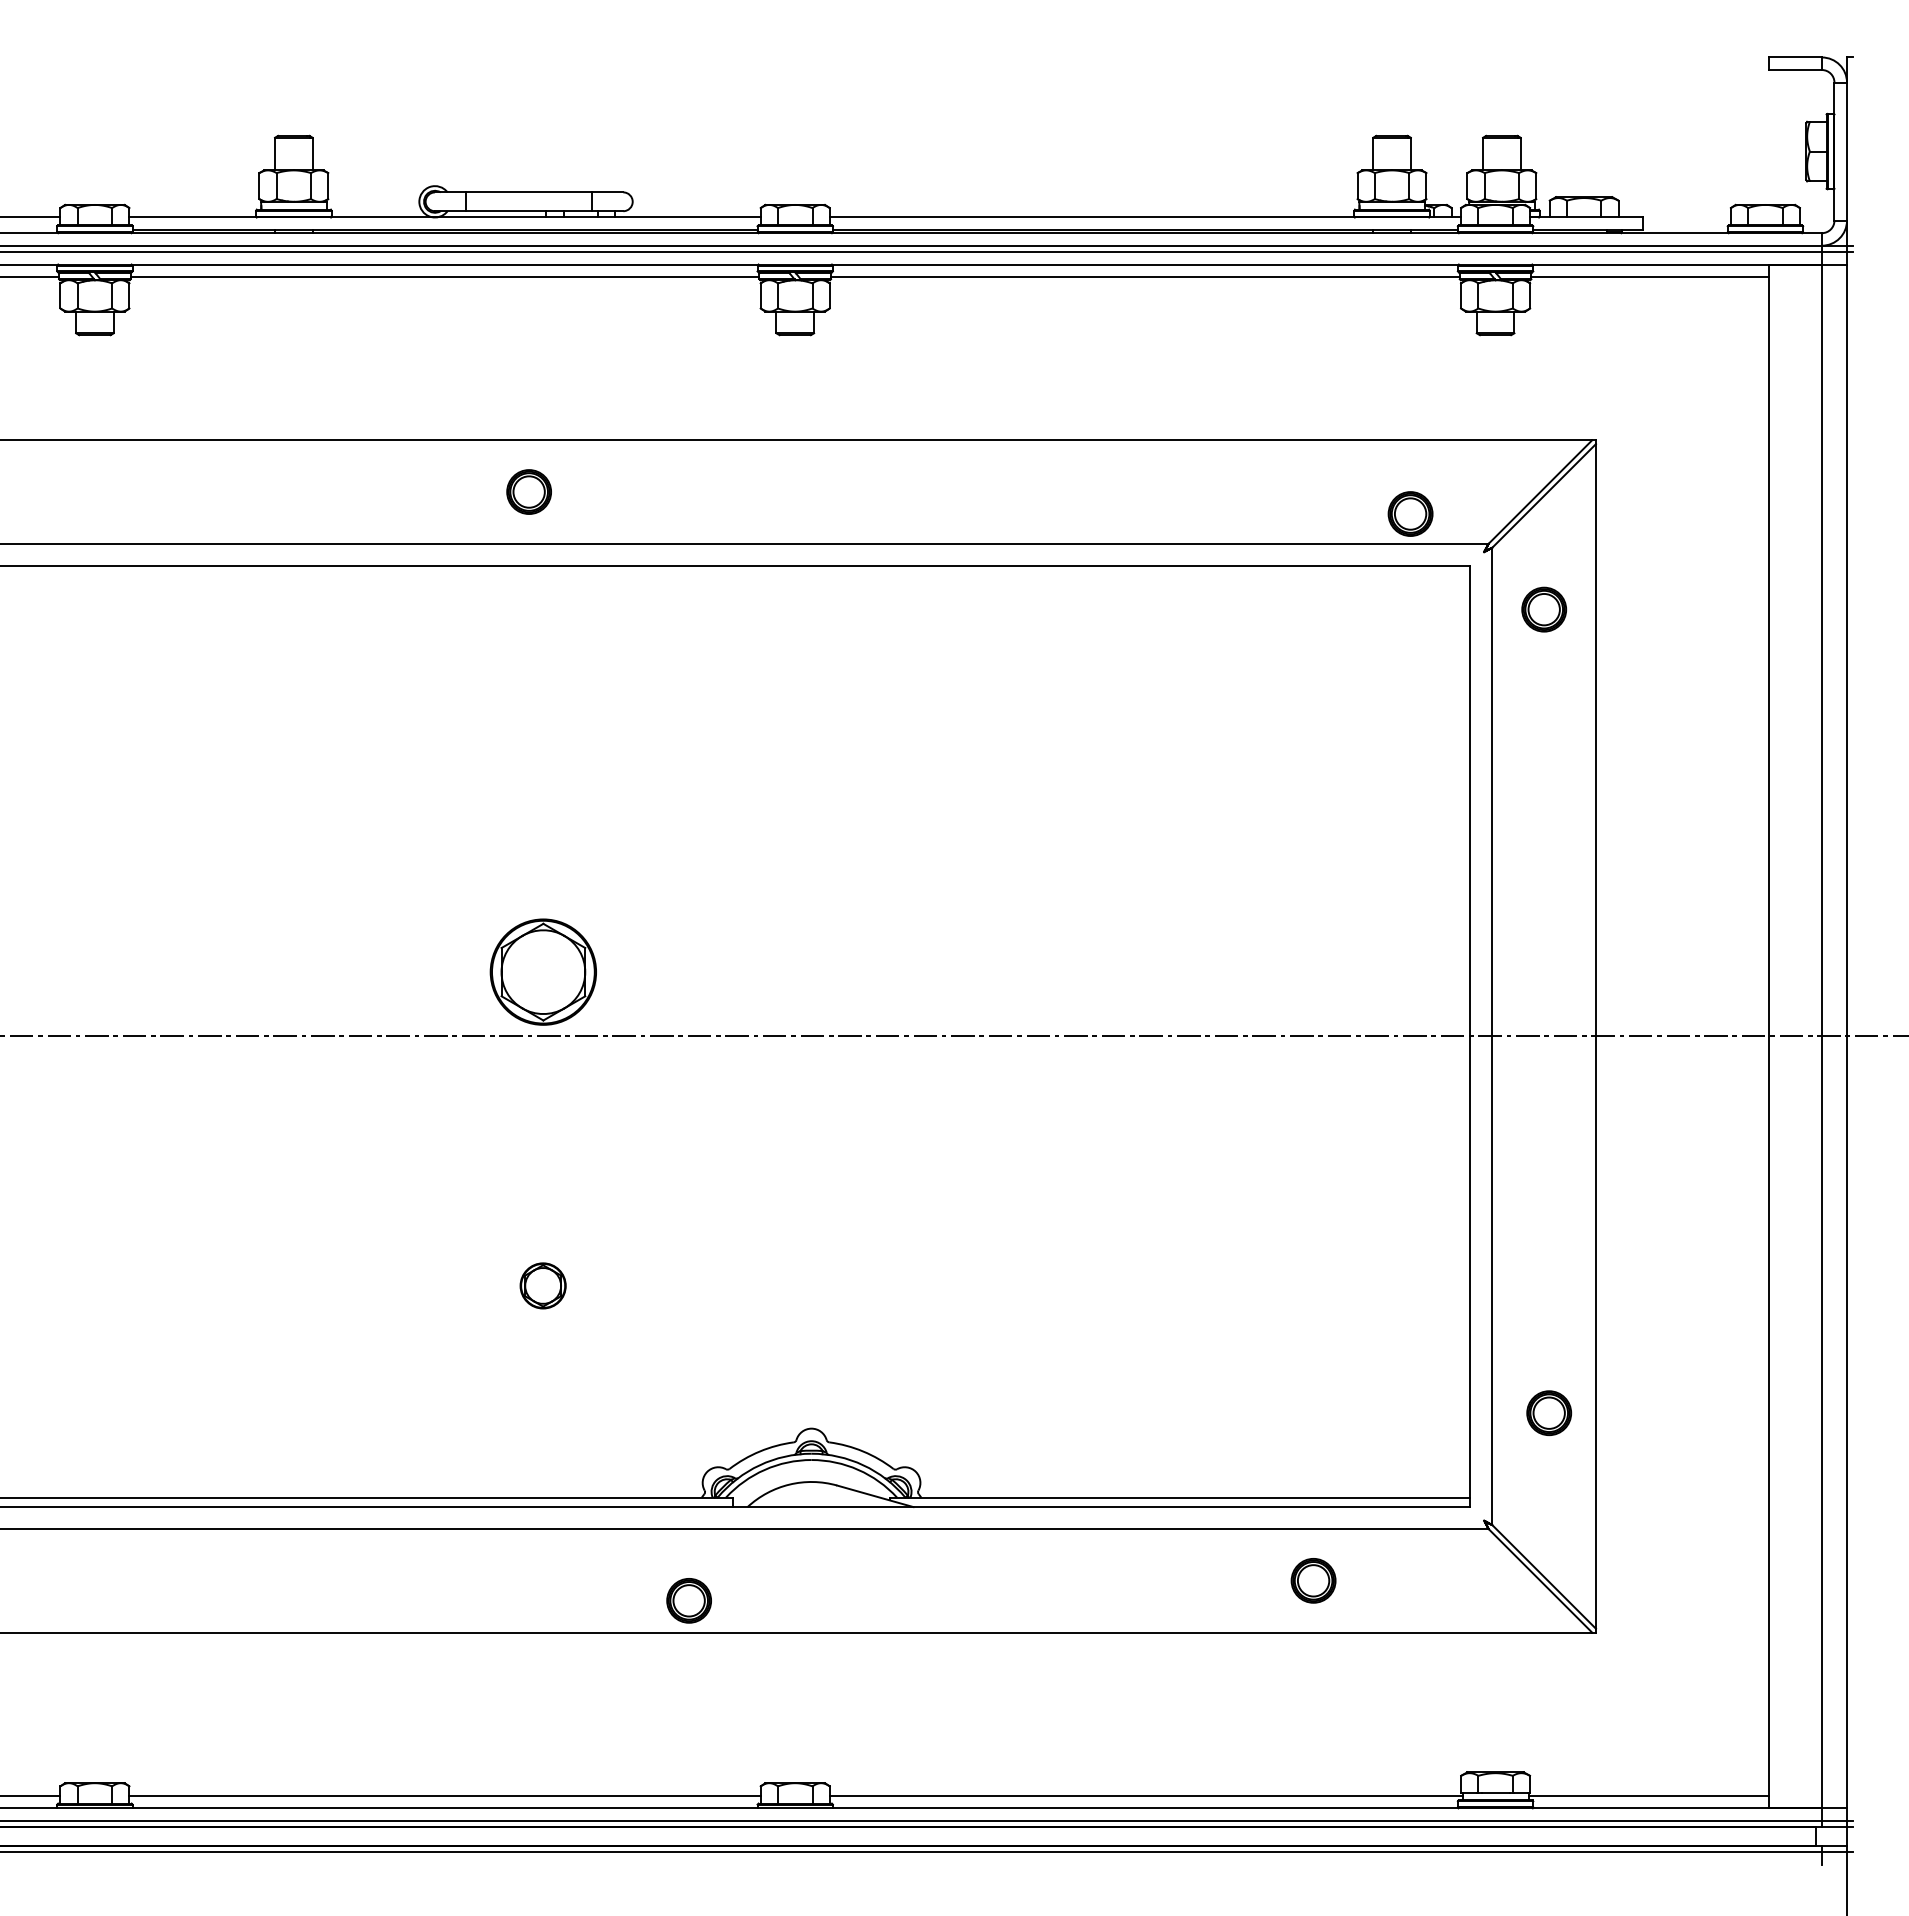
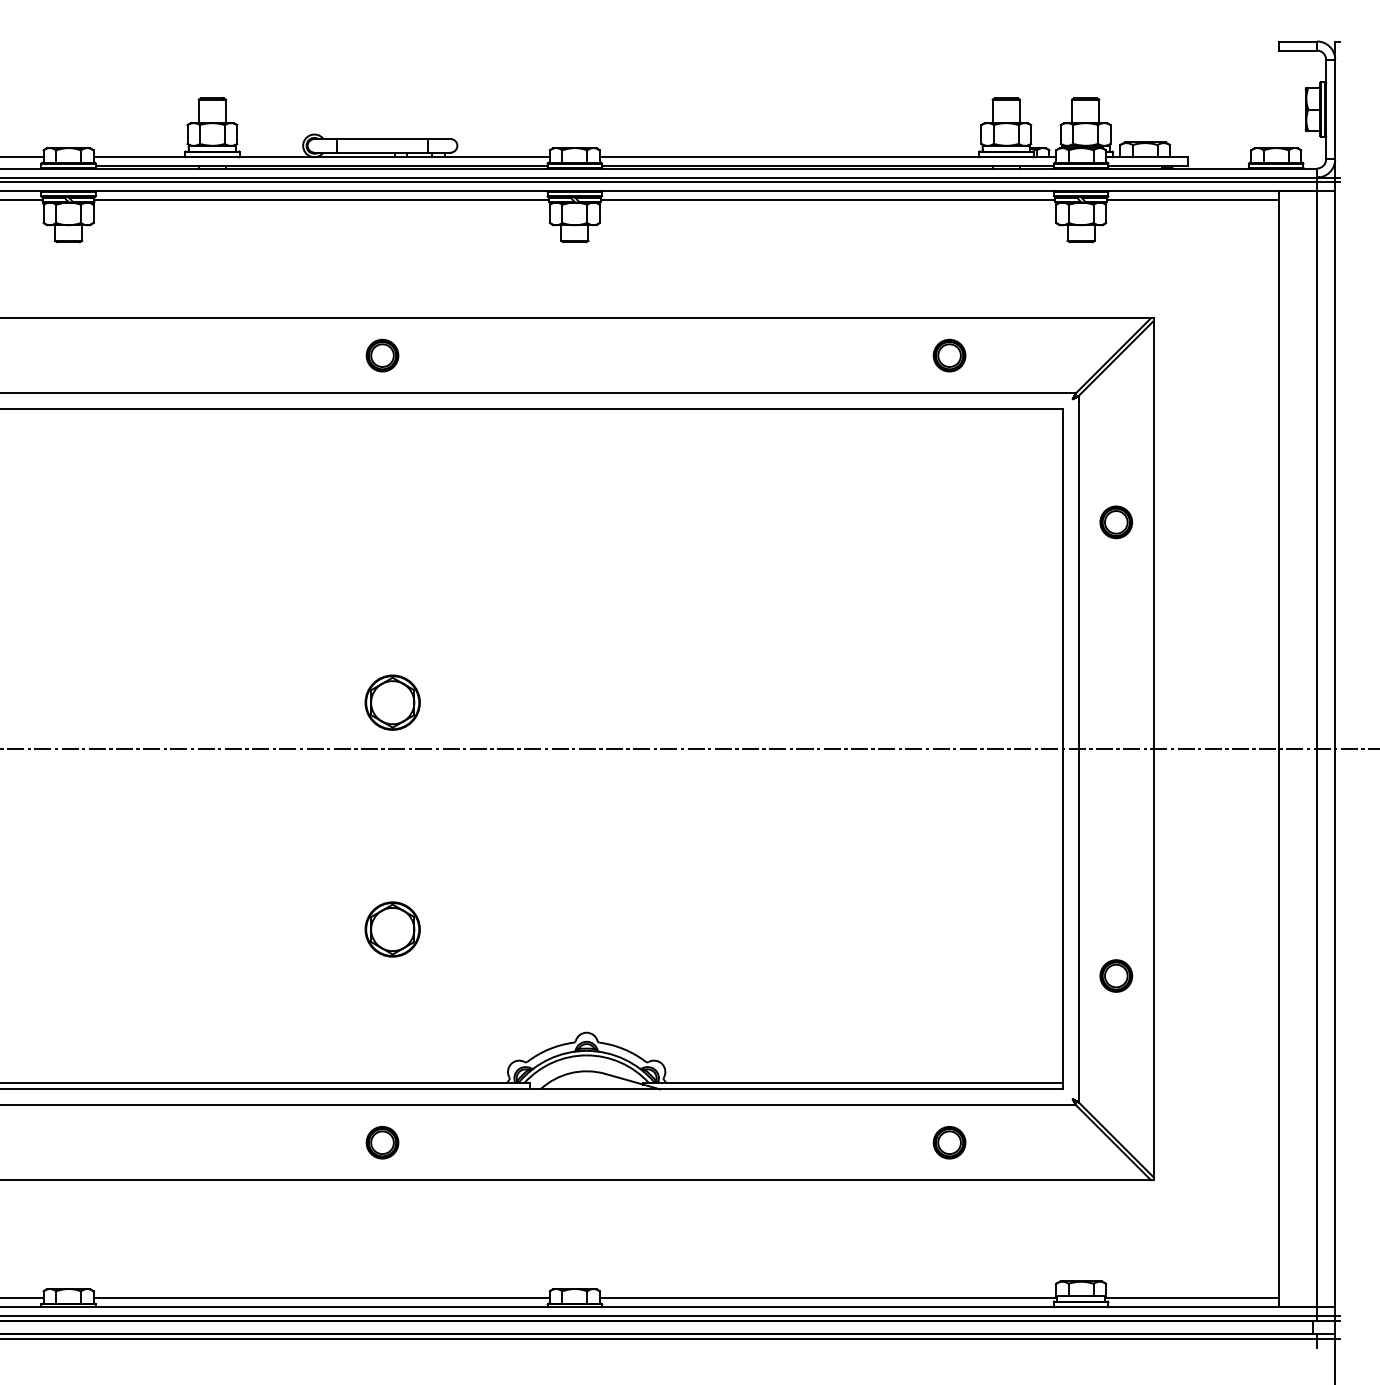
part: (1410, 513) -> (949, 355), moved
part: (1544, 609) -> (1116, 522), moved
part: (542, 971) -> (392, 702), size x0.71
part: (542, 1285) -> (392, 929), size x1.67
part: (1549, 1413) -> (1116, 976), moved
part: (688, 1600) -> (382, 1142), moved

